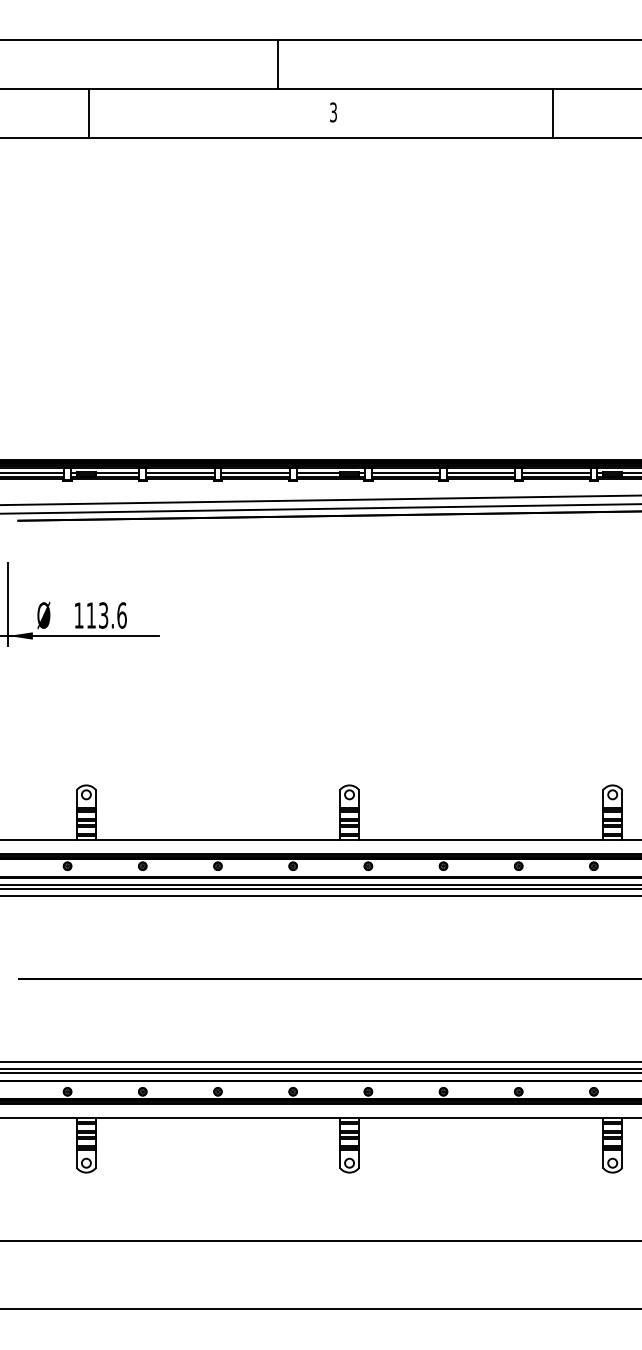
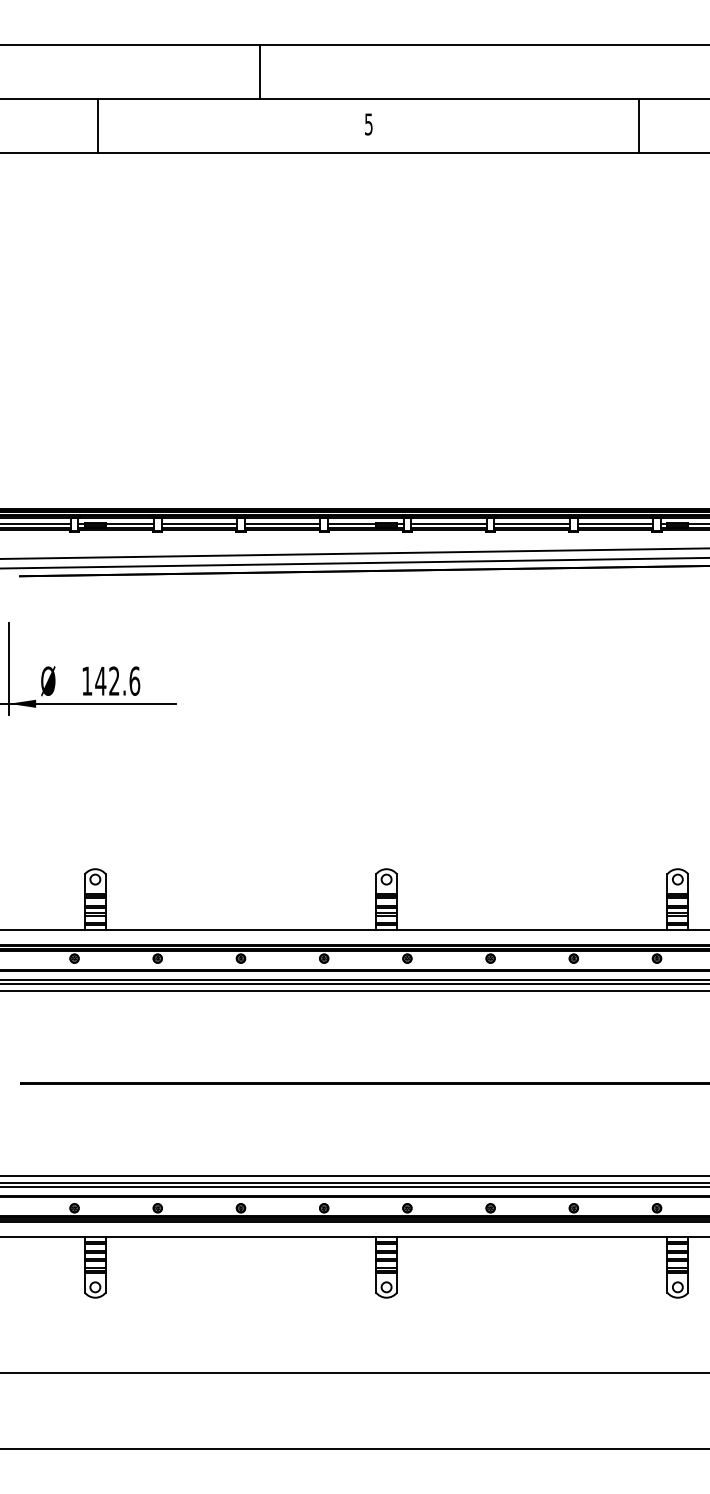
line: (278, 64) -> (260, 71), moved
text: (333, 111) -> (368, 123), 3 -> 5
line: (552, 113) -> (638, 125), moved
text: (97, 615) -> (107, 681), 113.6 -> 142.6

